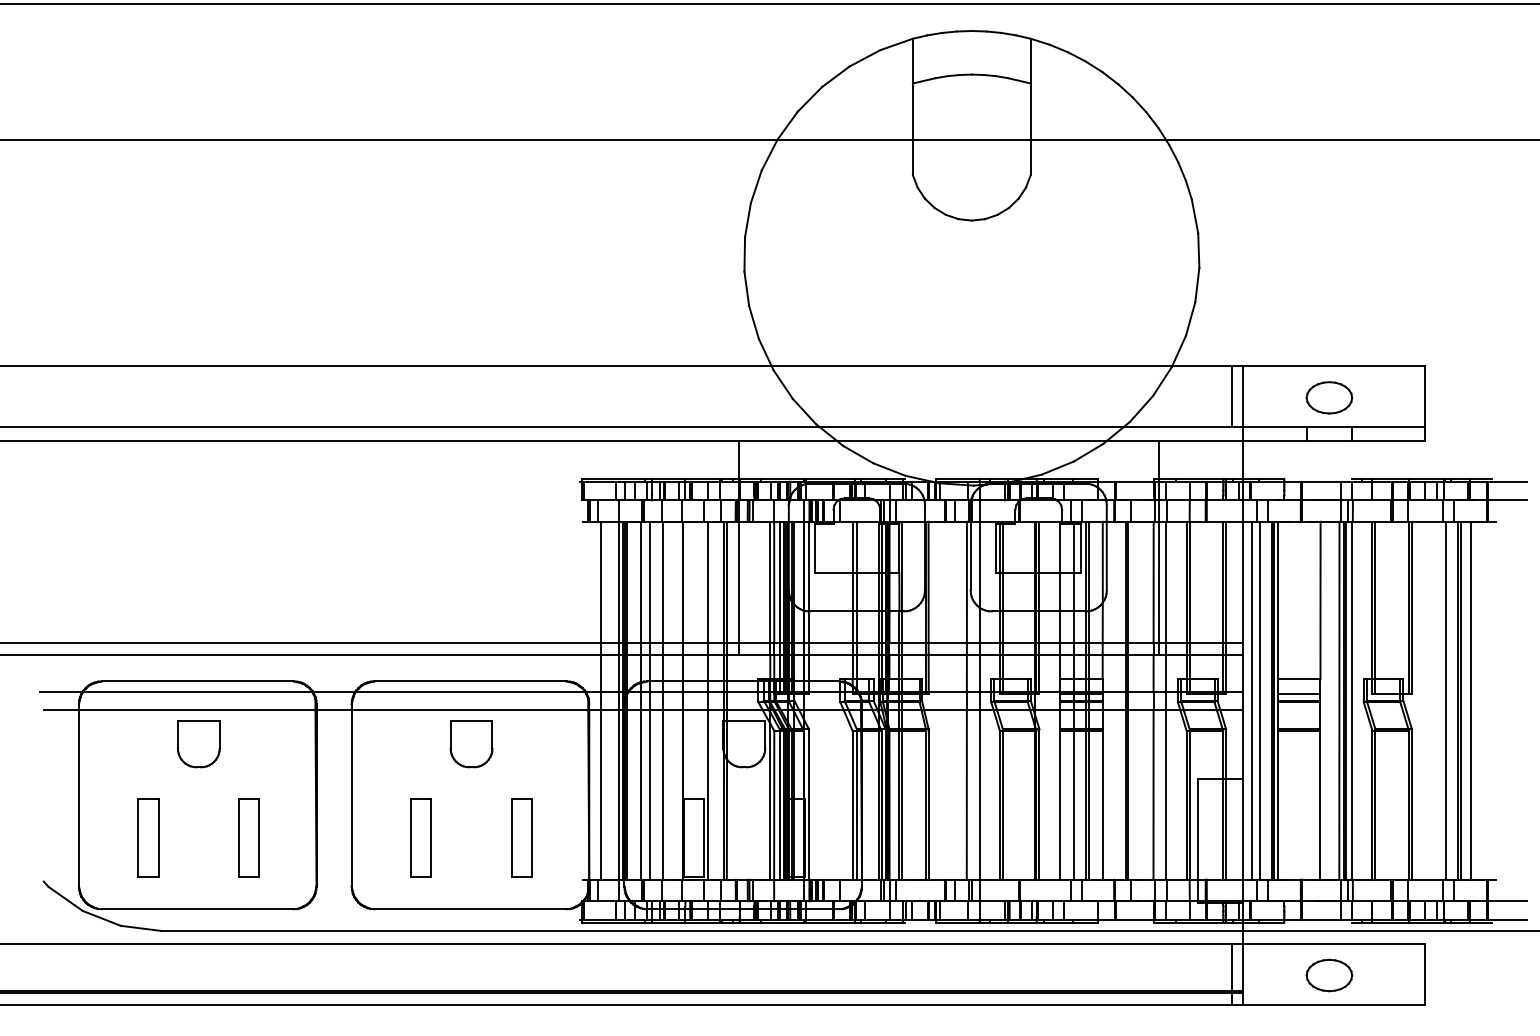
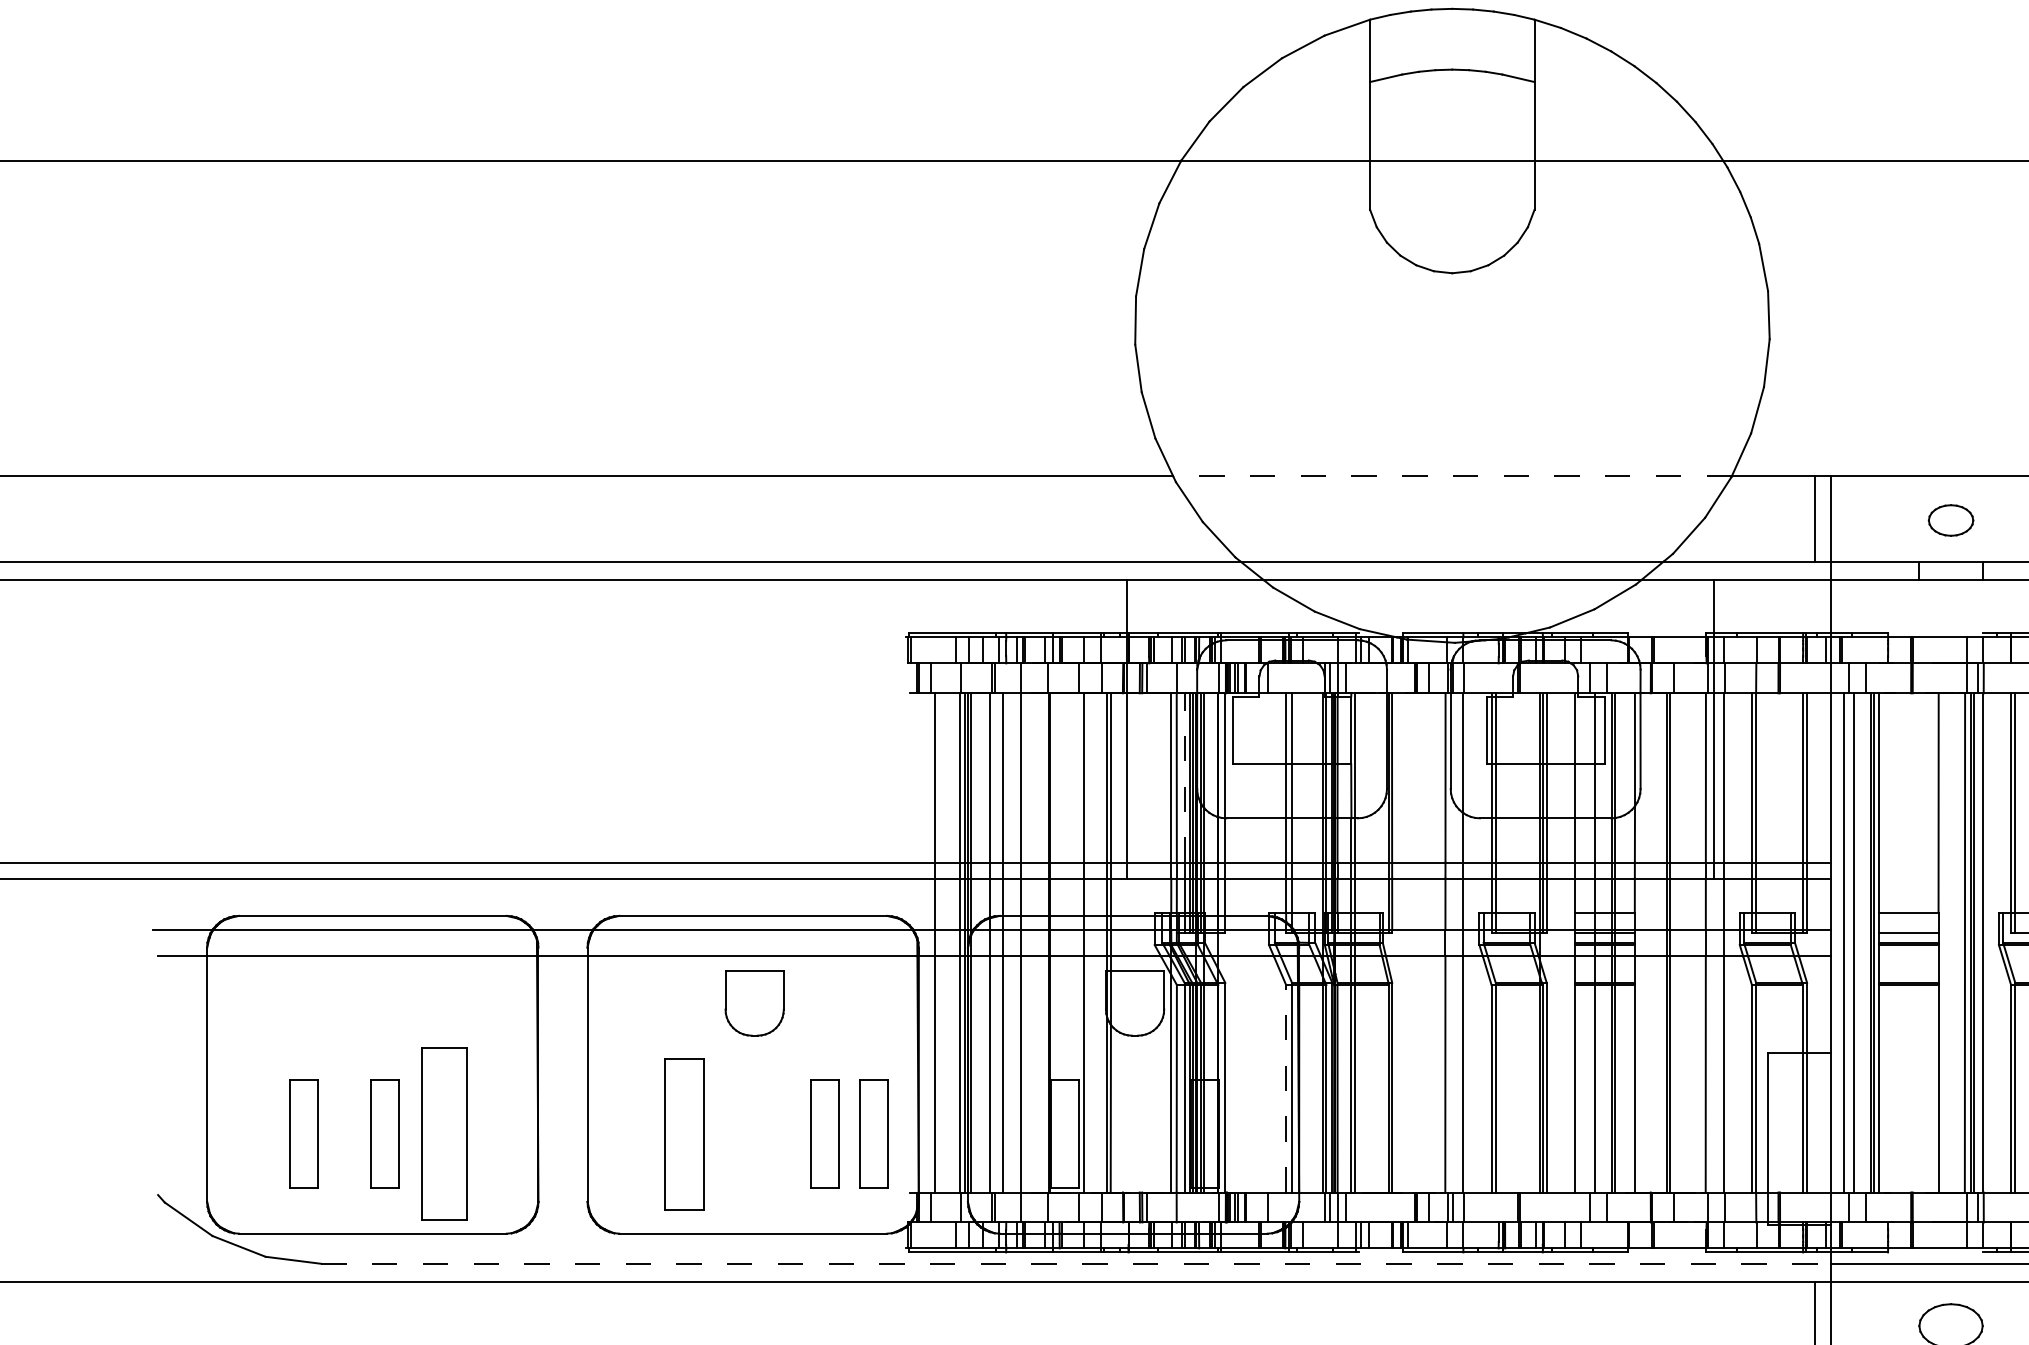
line: (971, 366) -> (1451, 476), solid -> dashed
part: (1329, 397) -> (1951, 519), size x0.7
line: (779, 582) -> (1184, 777), solid -> dashed
part: (198, 744) -> (373, 1003), removed
line: (852, 804) -> (1285, 1087), solid -> dashed
part: (206, 837) -> (385, 1133), added
part: (248, 837) -> (443, 1133), size x1.6
part: (420, 837) -> (683, 1133), size x1.4
part: (556, 837) -> (873, 1133), added
line: (702, 930) -> (1076, 1263), solid -> dashed

